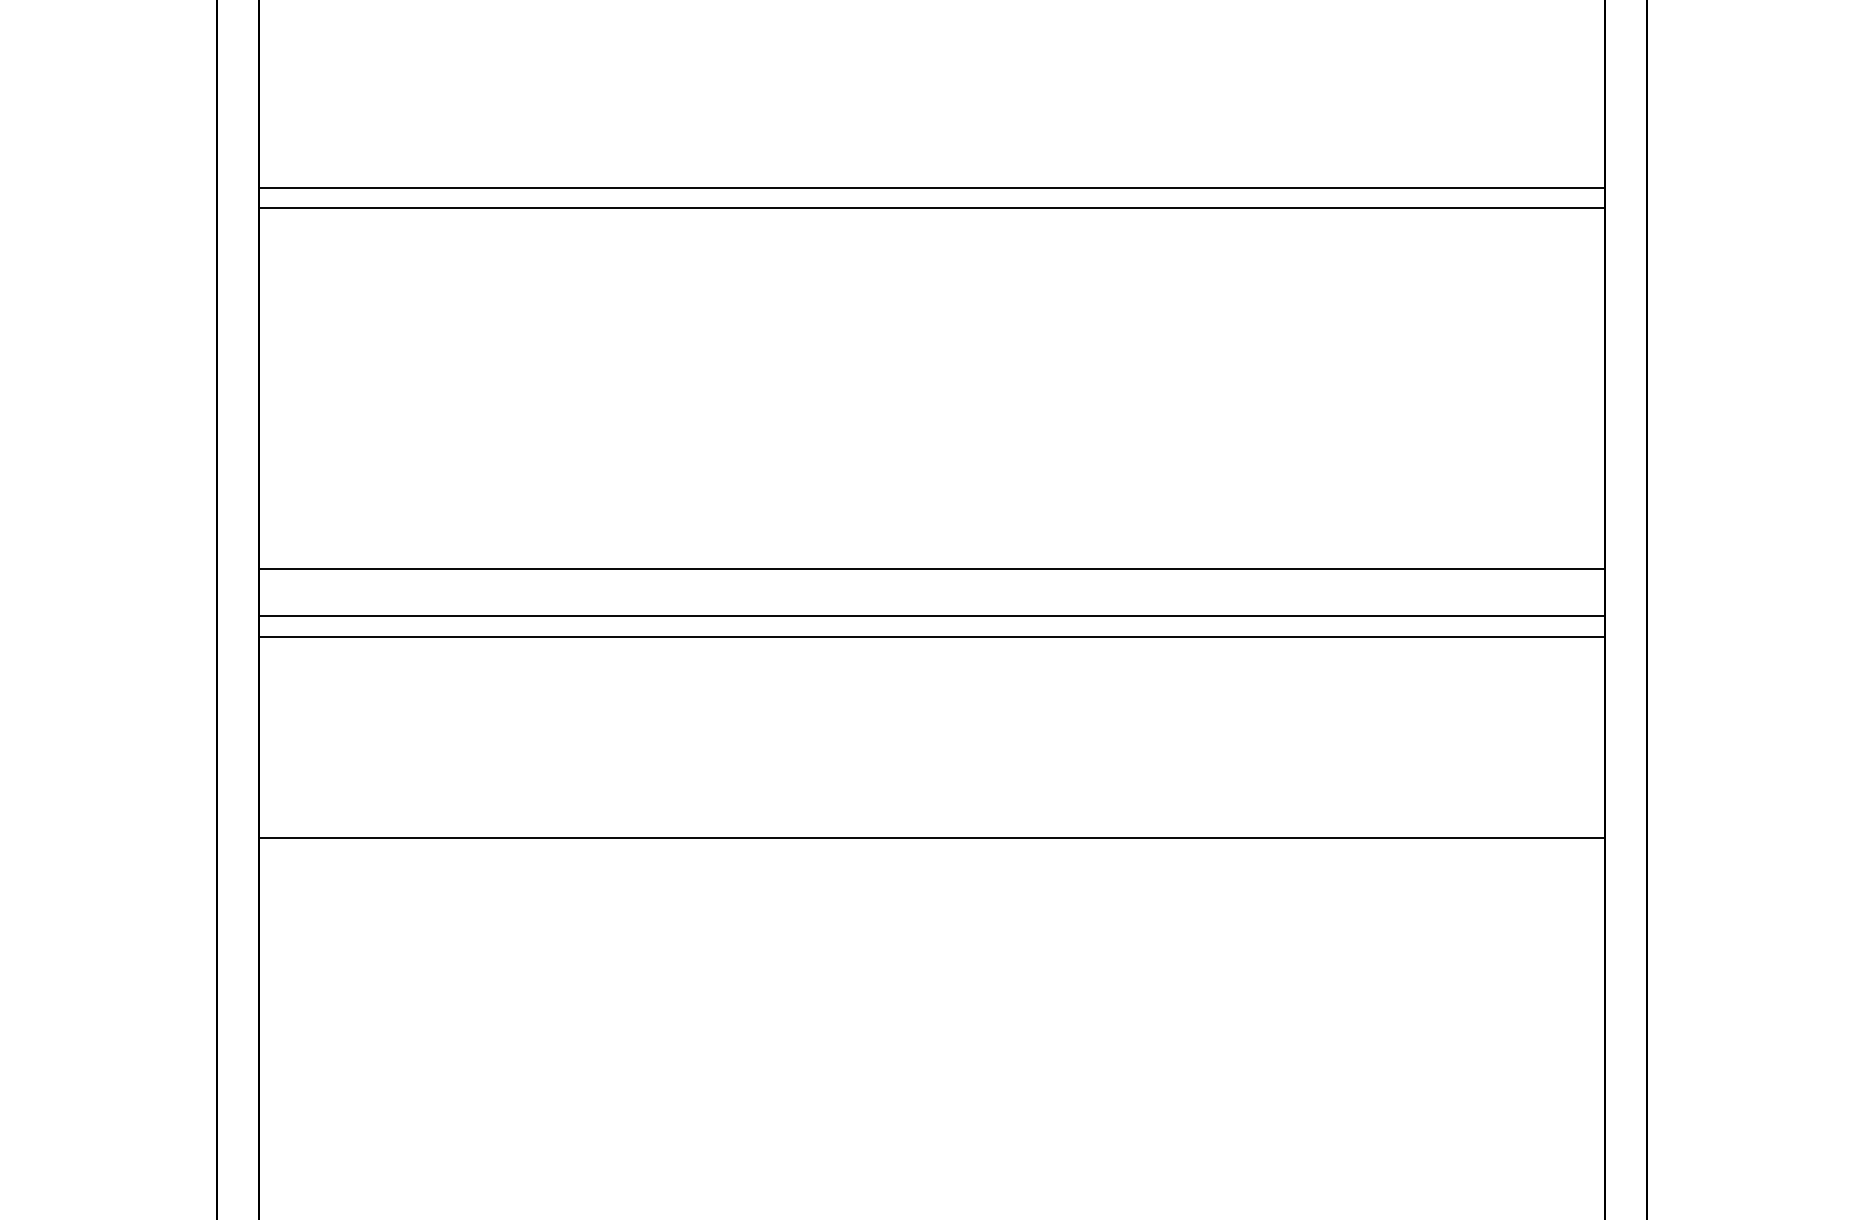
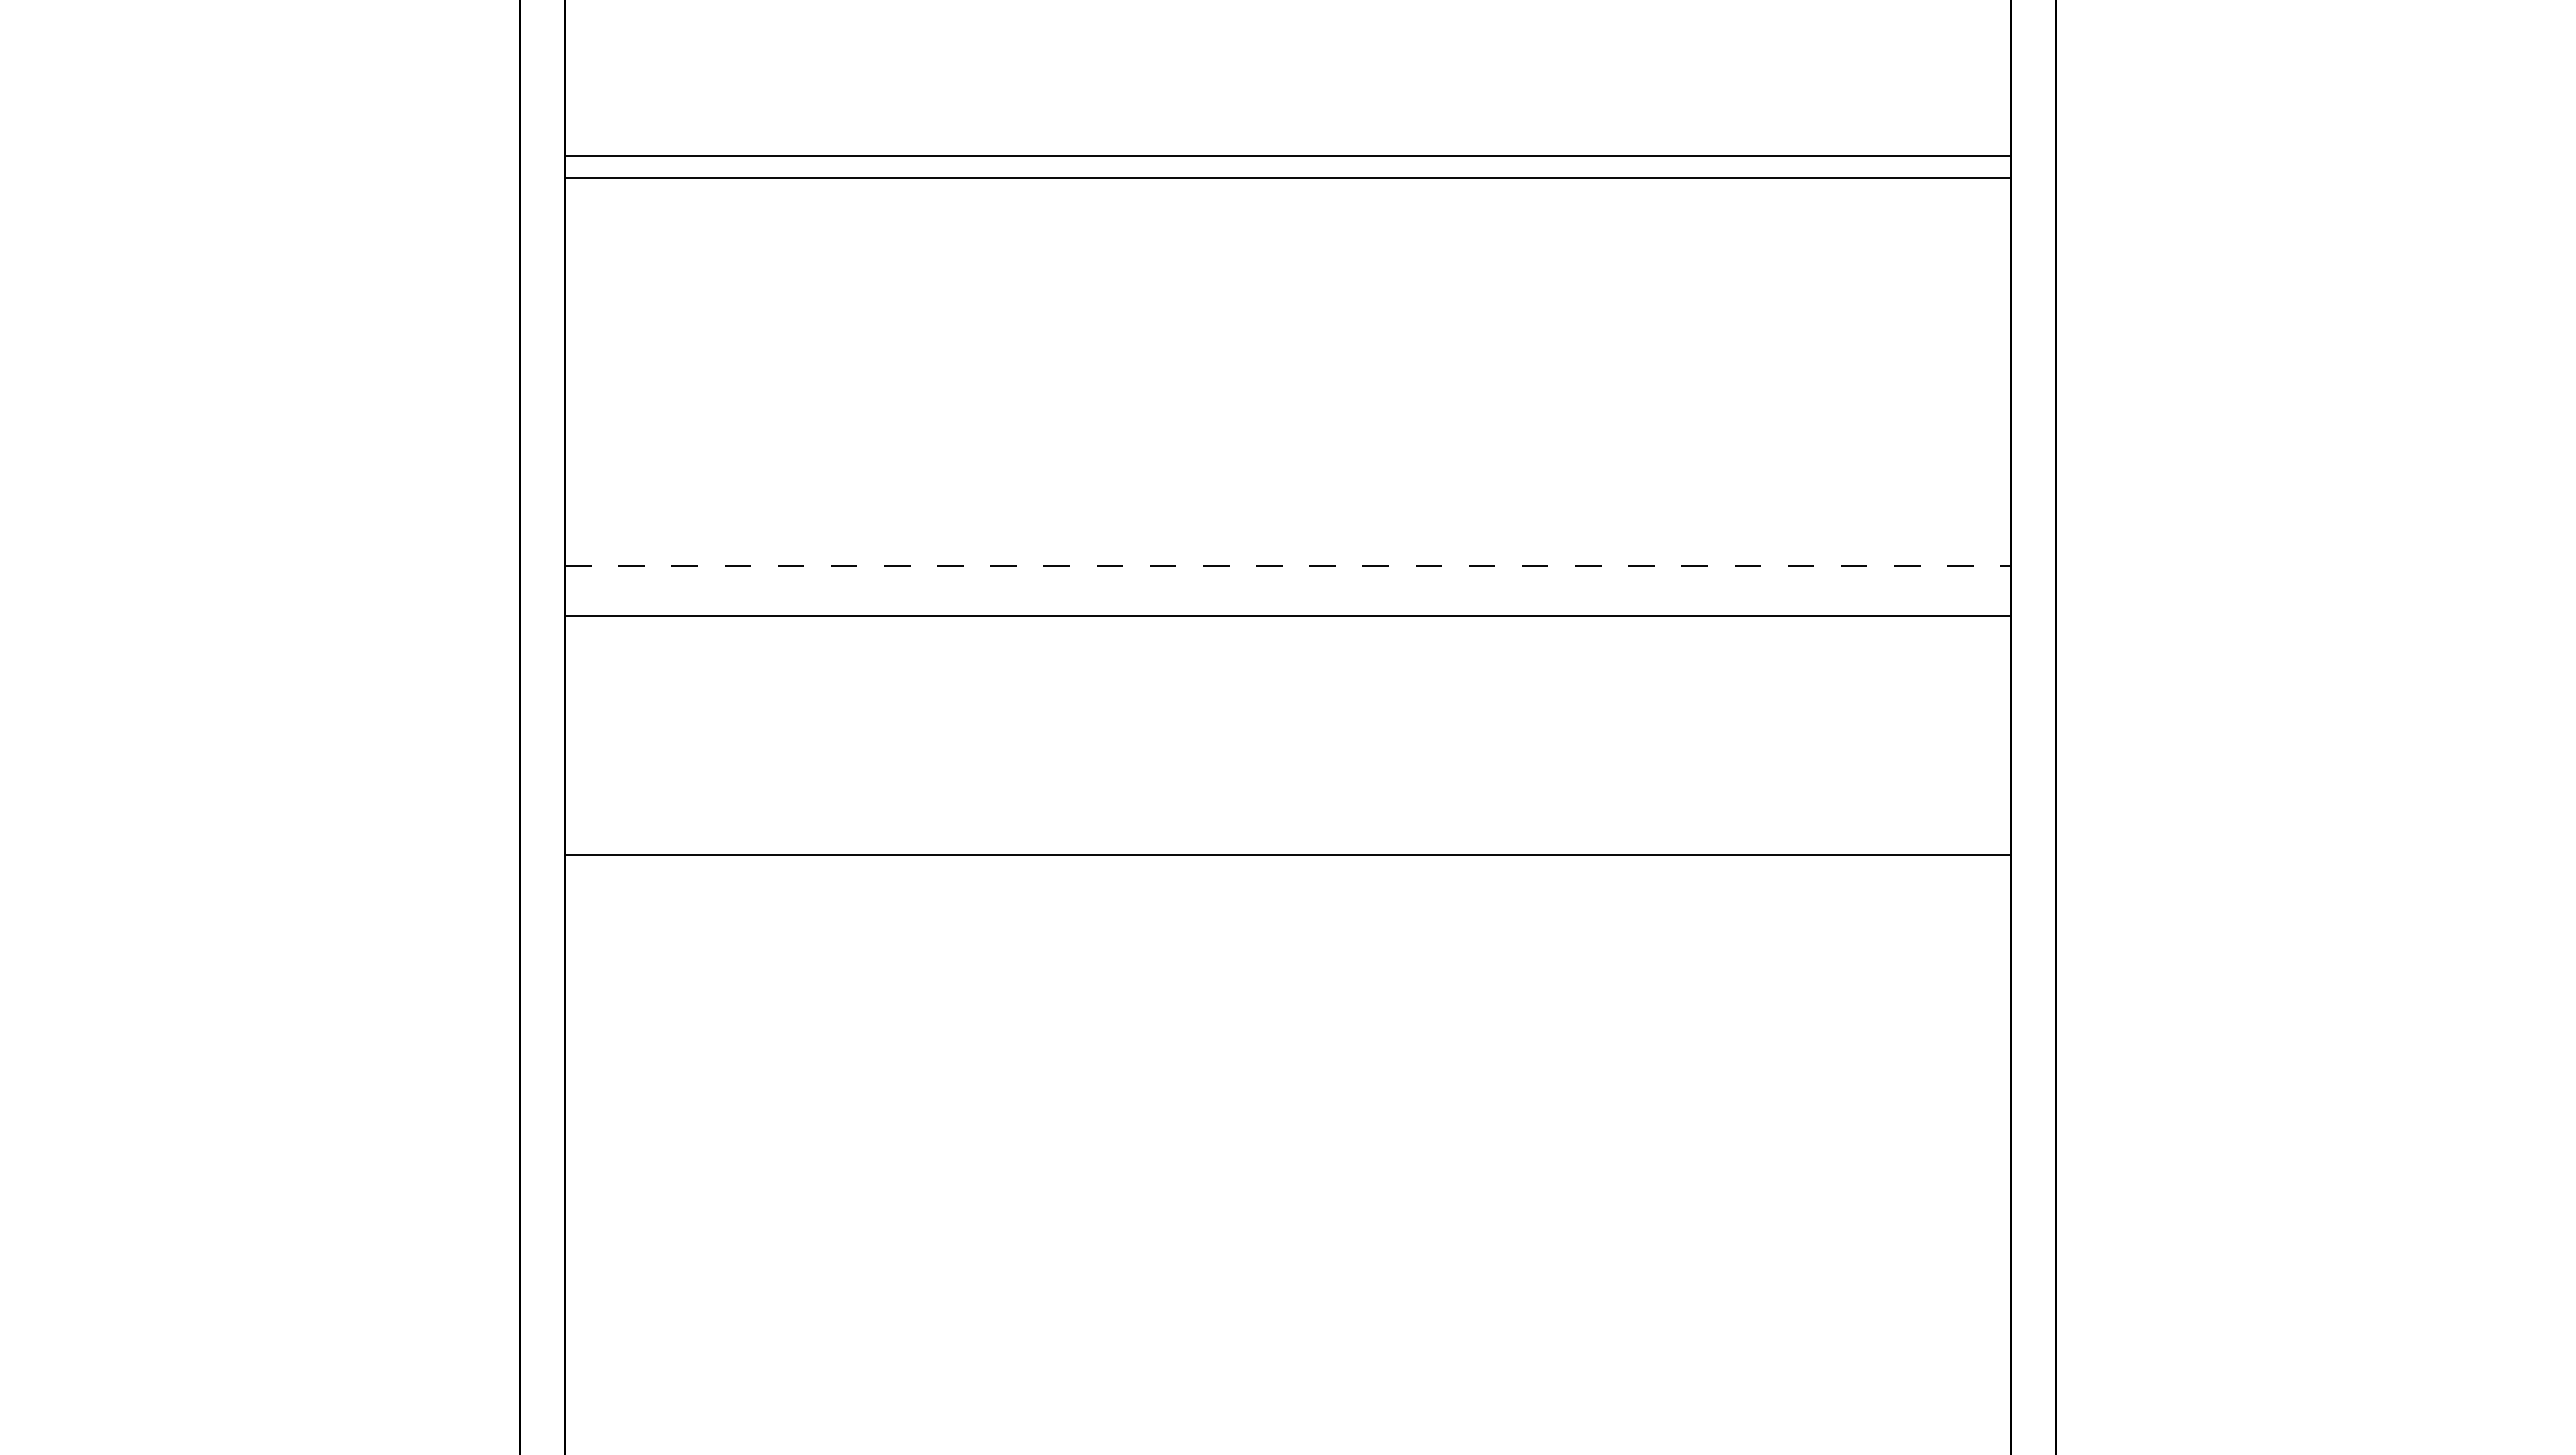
line: (932, 568) -> (1288, 565), solid -> dashed
line: (931, 637) -> (1287, 639), removed

